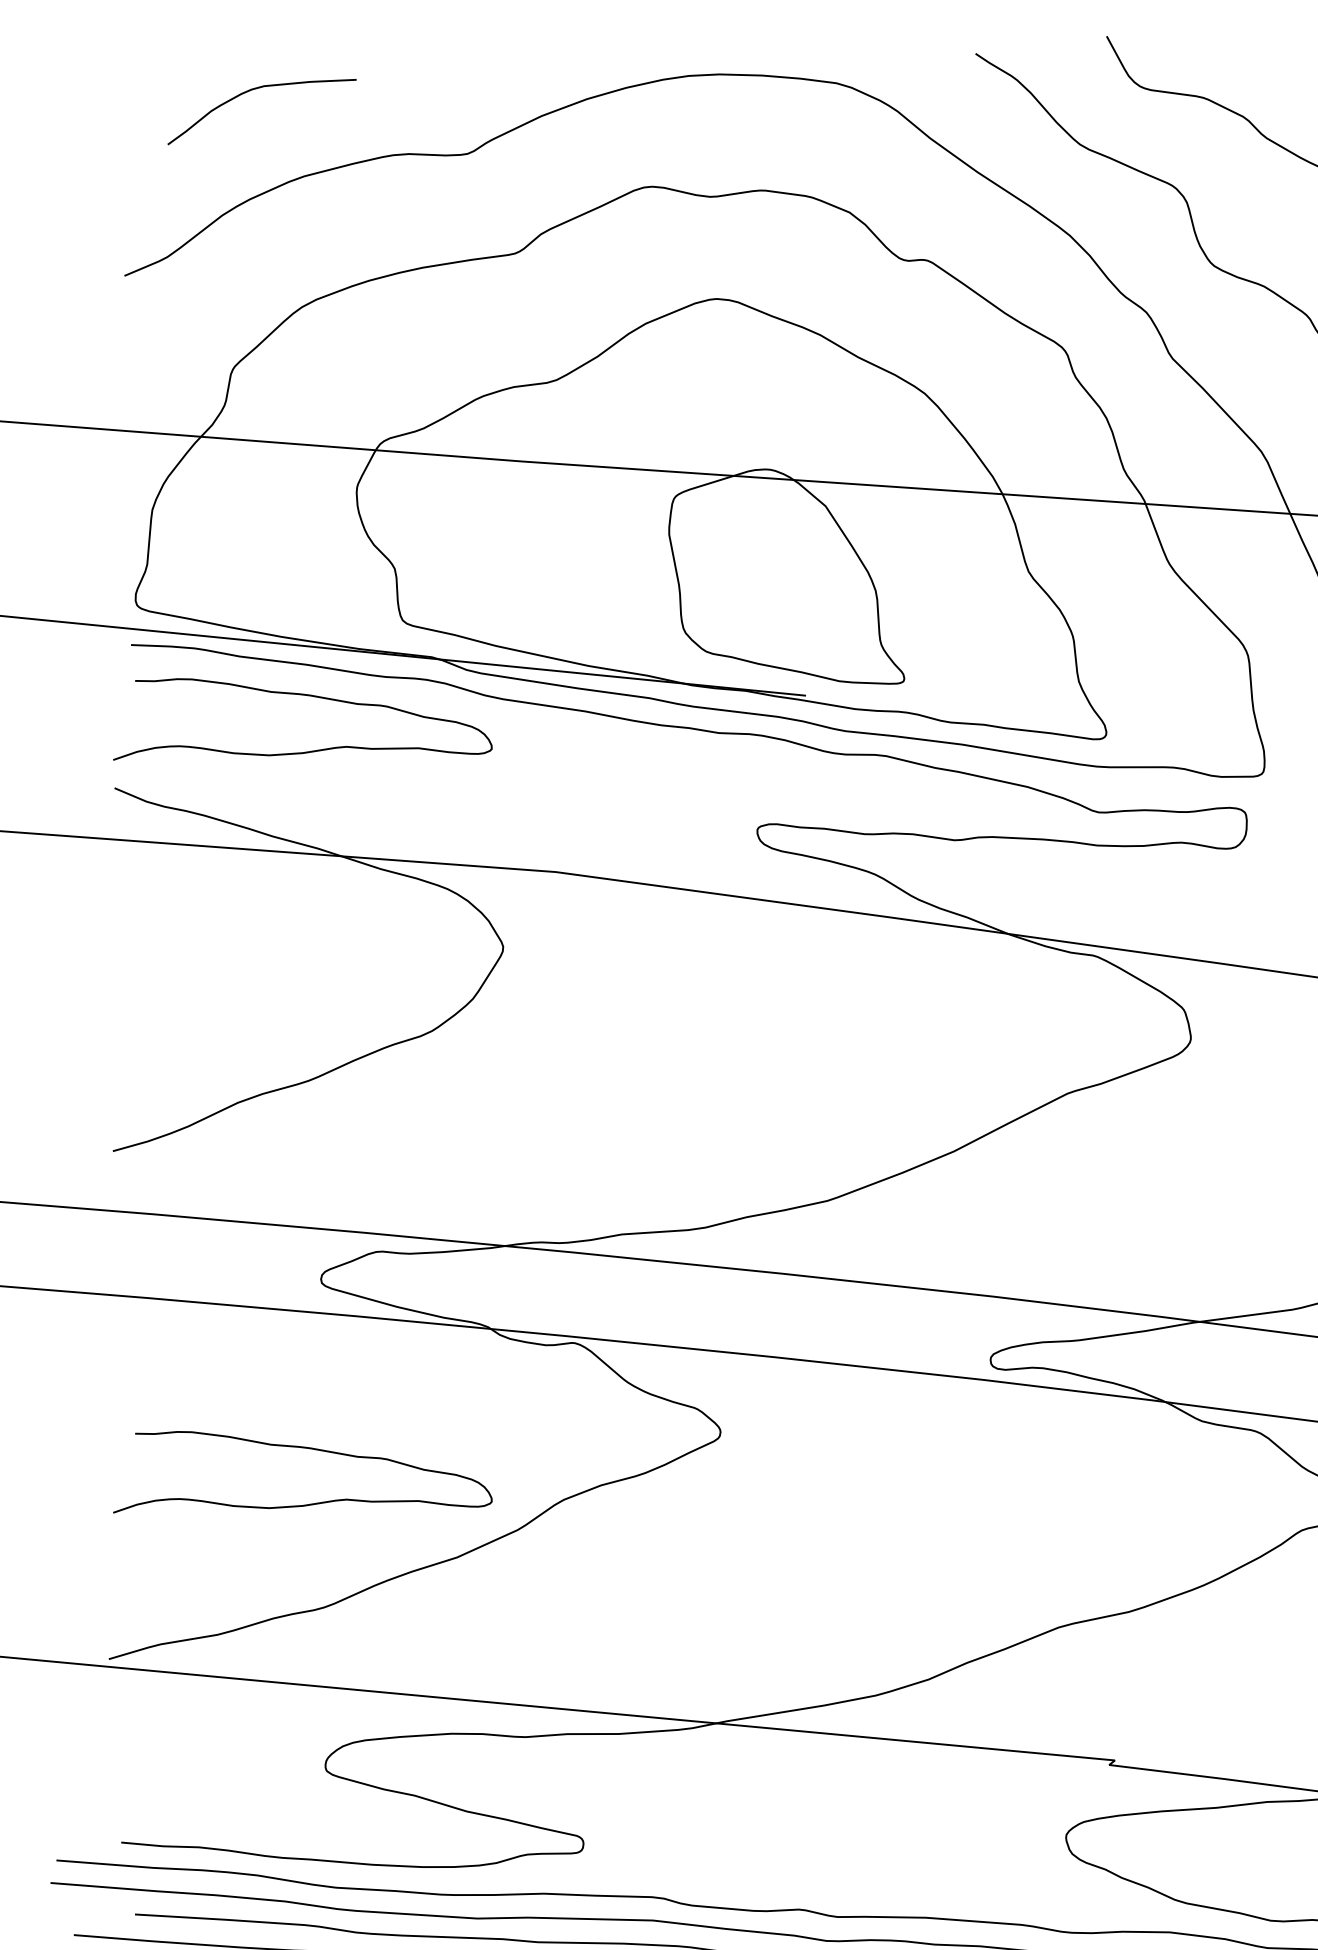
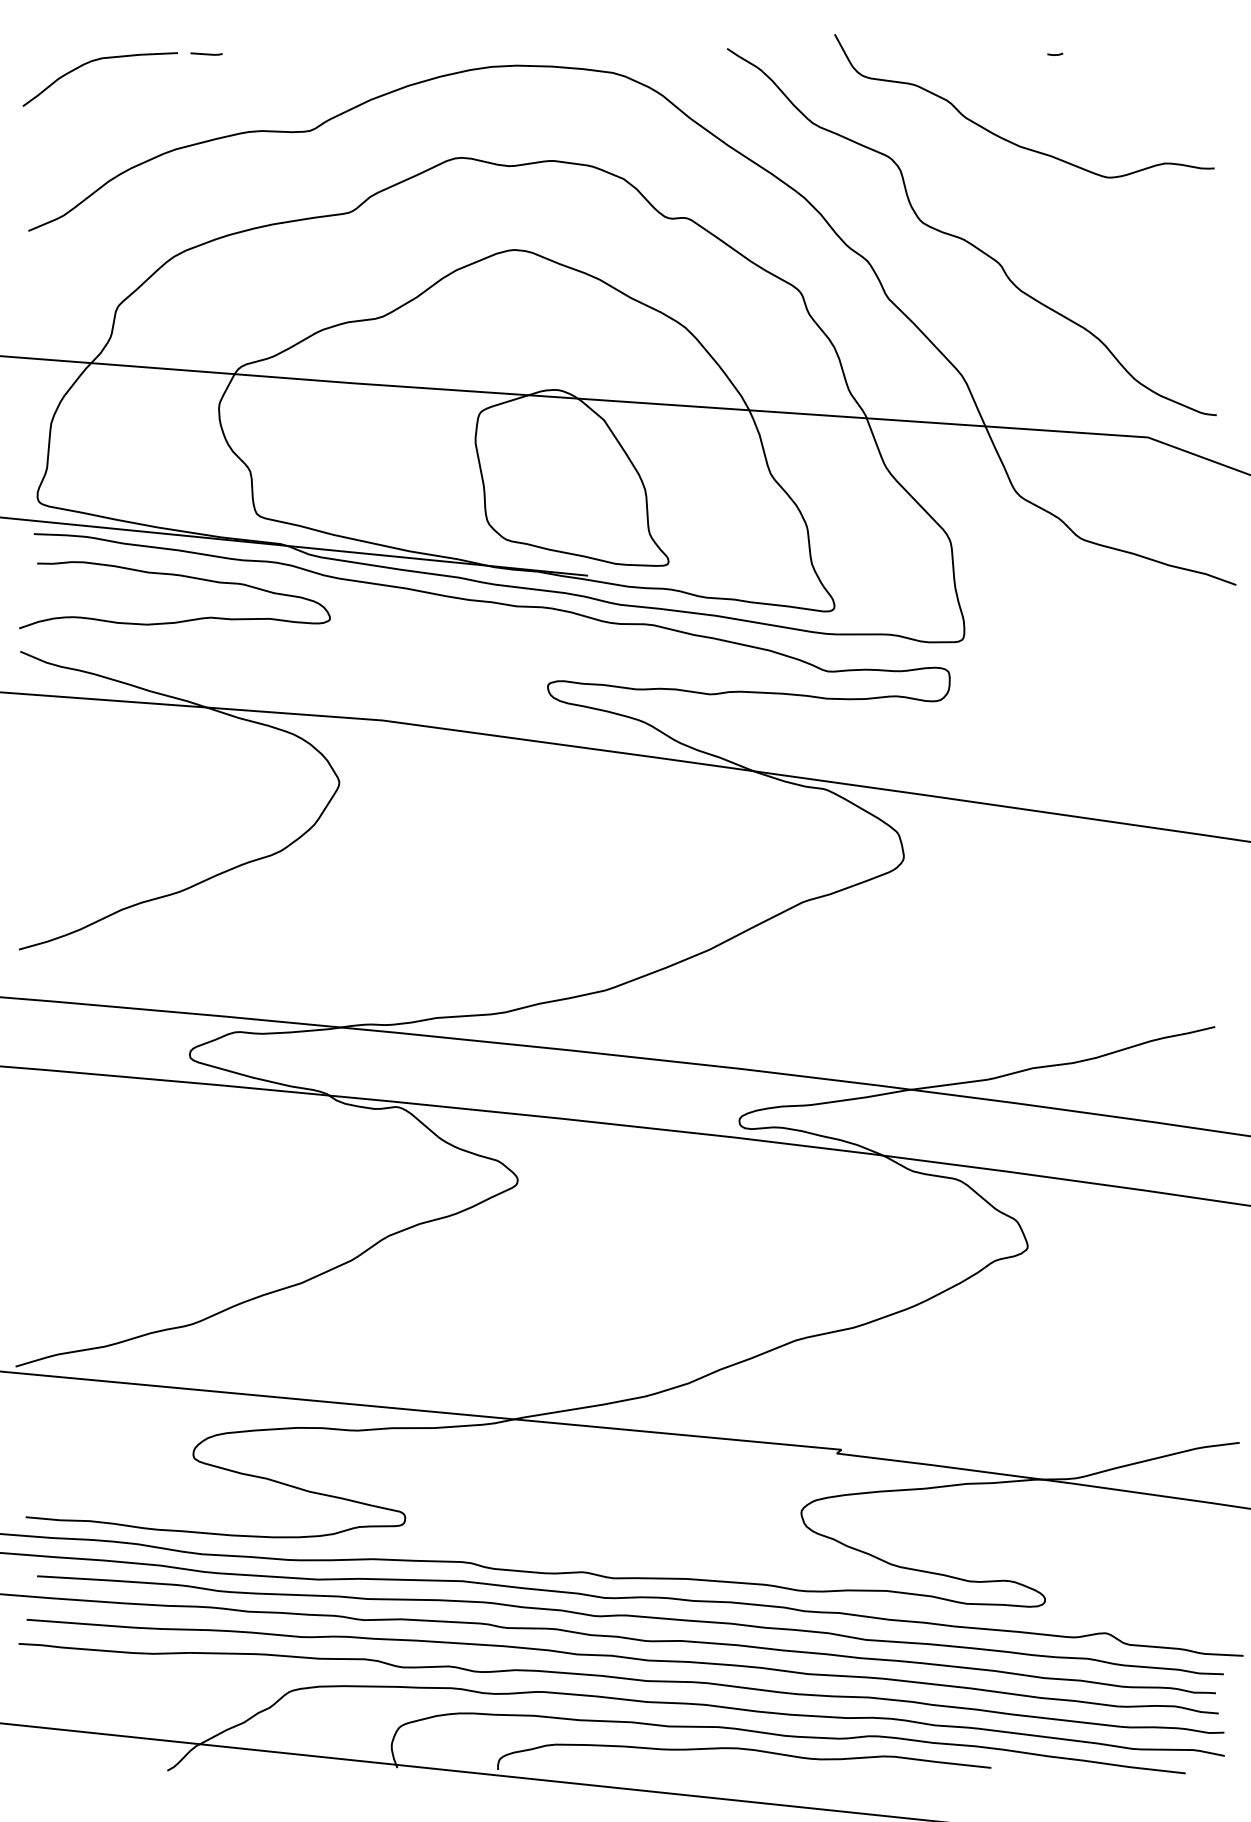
line: (341, 59) -> (206, 53), added
curve: (254, 90) -> (94, 61), moved
curve: (307, 1449) -> (178, 1194), removed

